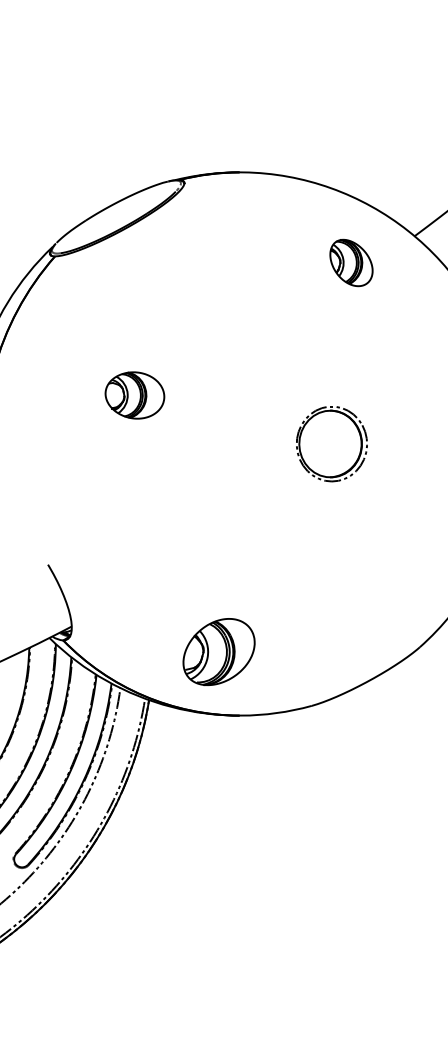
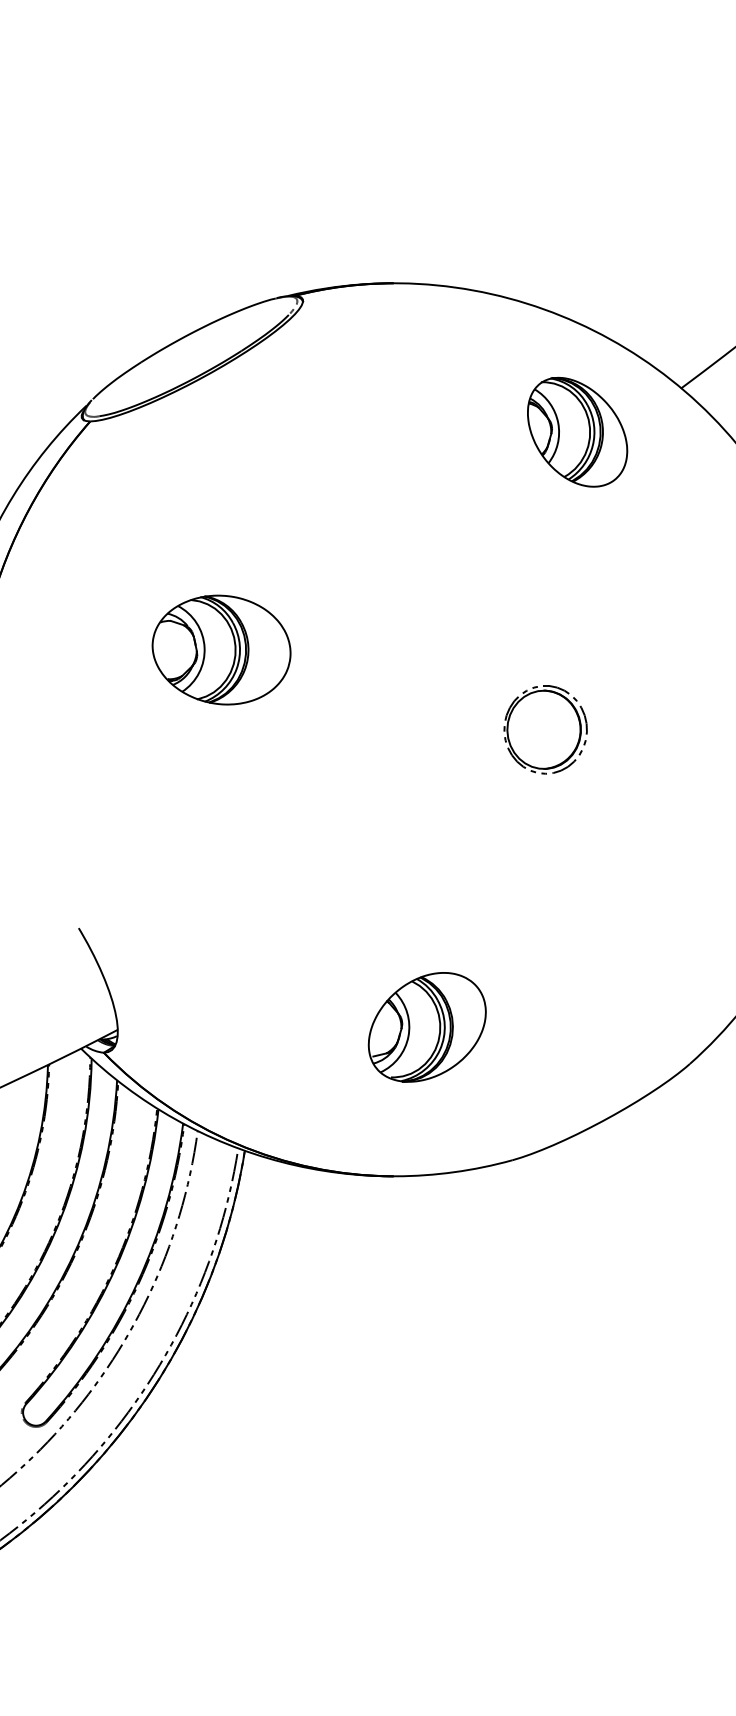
part: (351, 262) -> (577, 431), size x1.43
part: (134, 395) -> (220, 650), size x1.43
part: (332, 443) -> (546, 728), size x0.71
part: (218, 652) -> (426, 1028), moved

